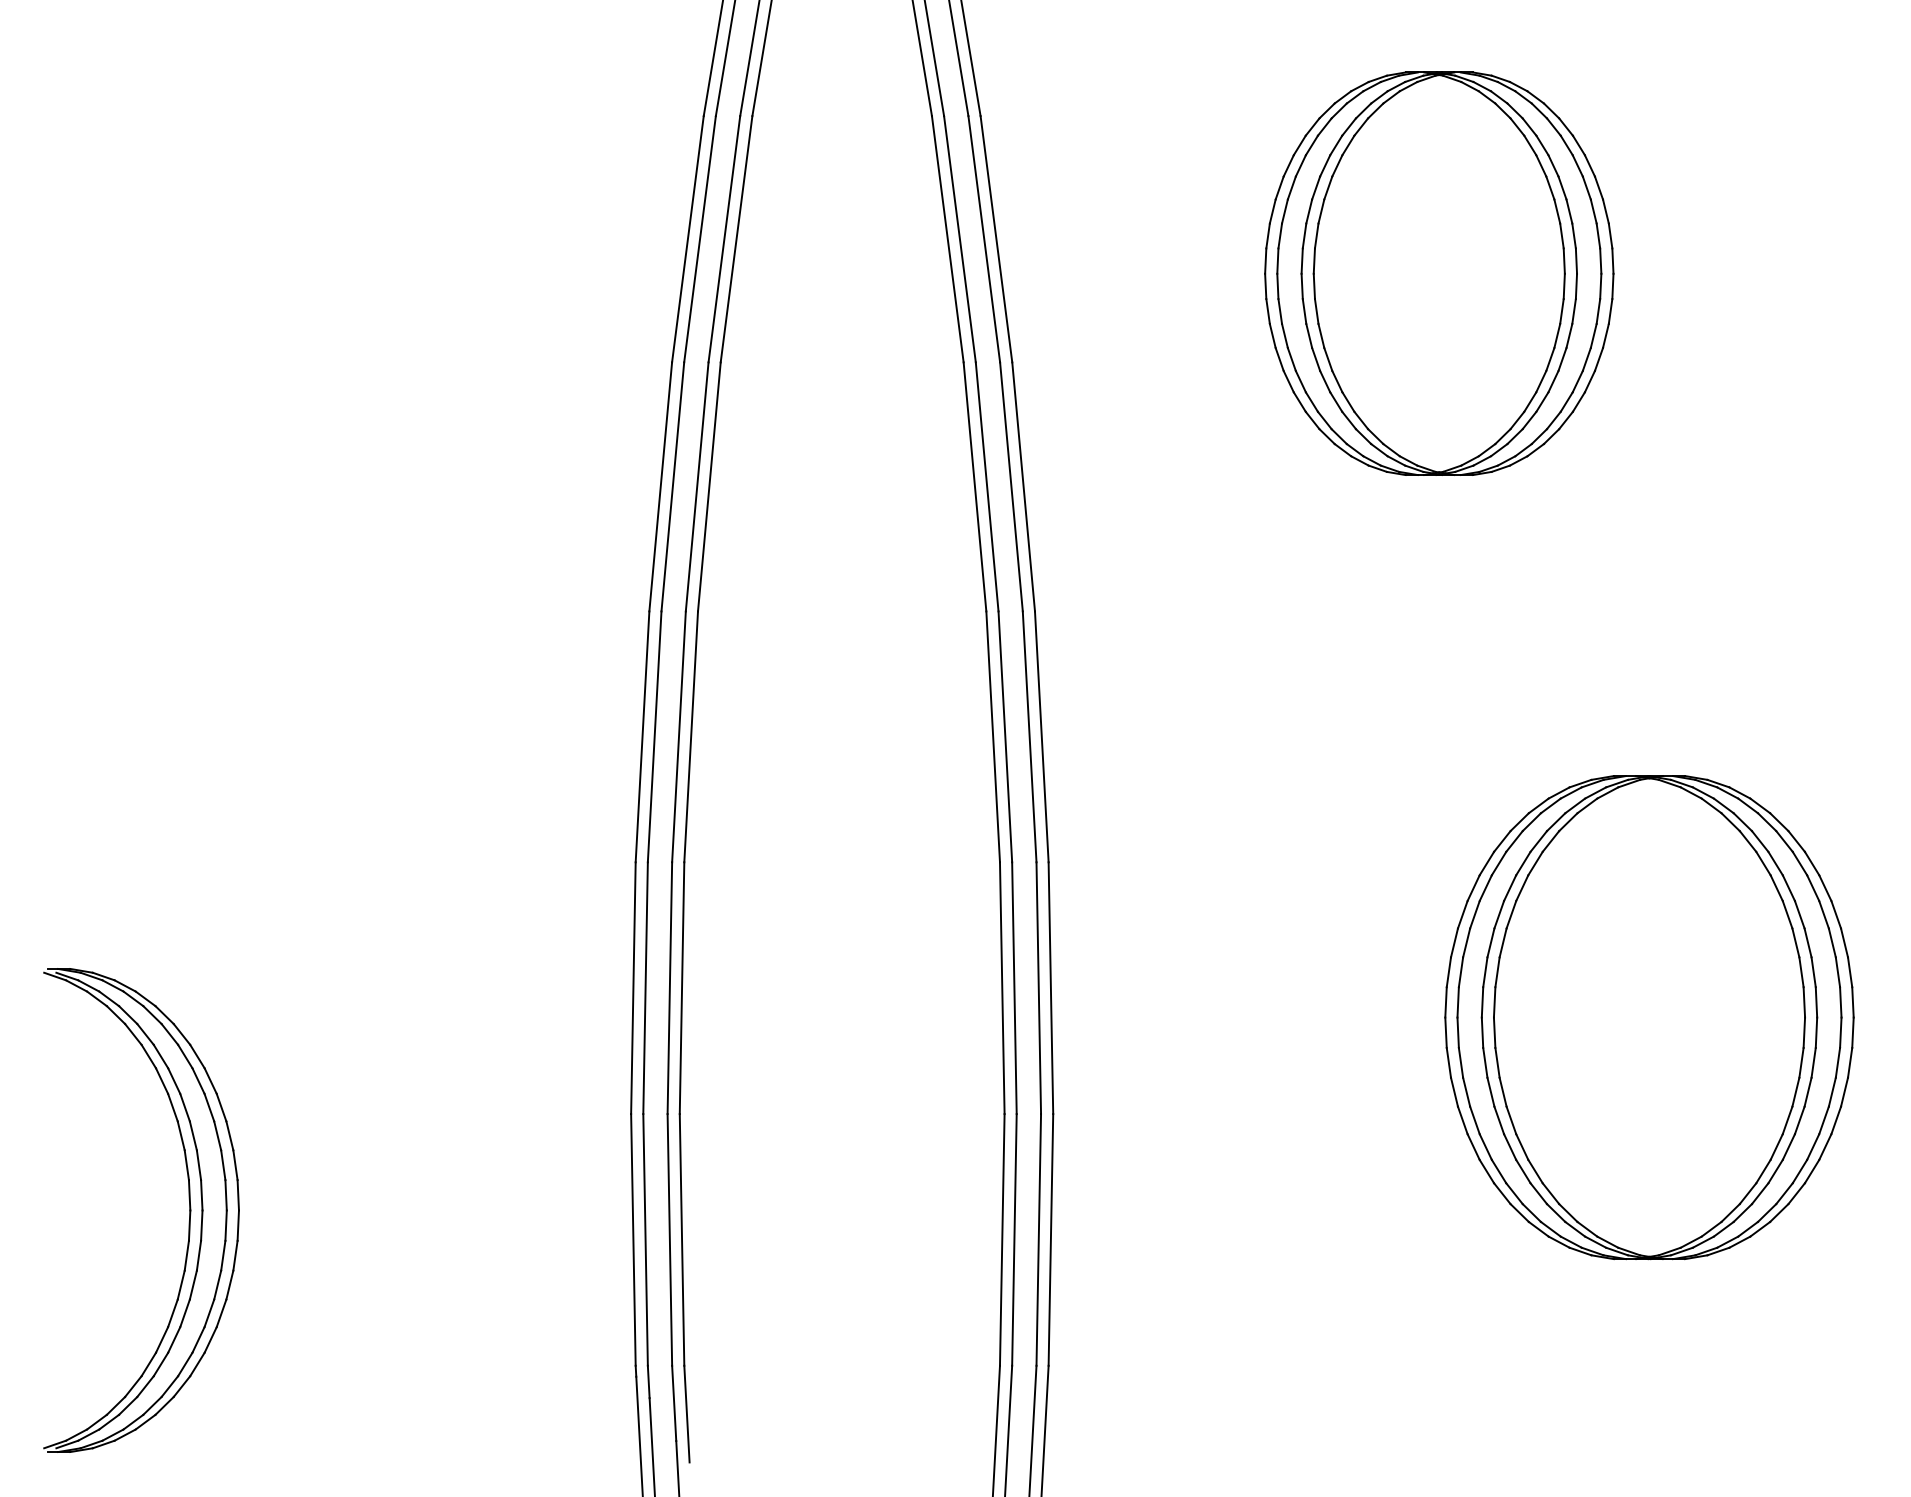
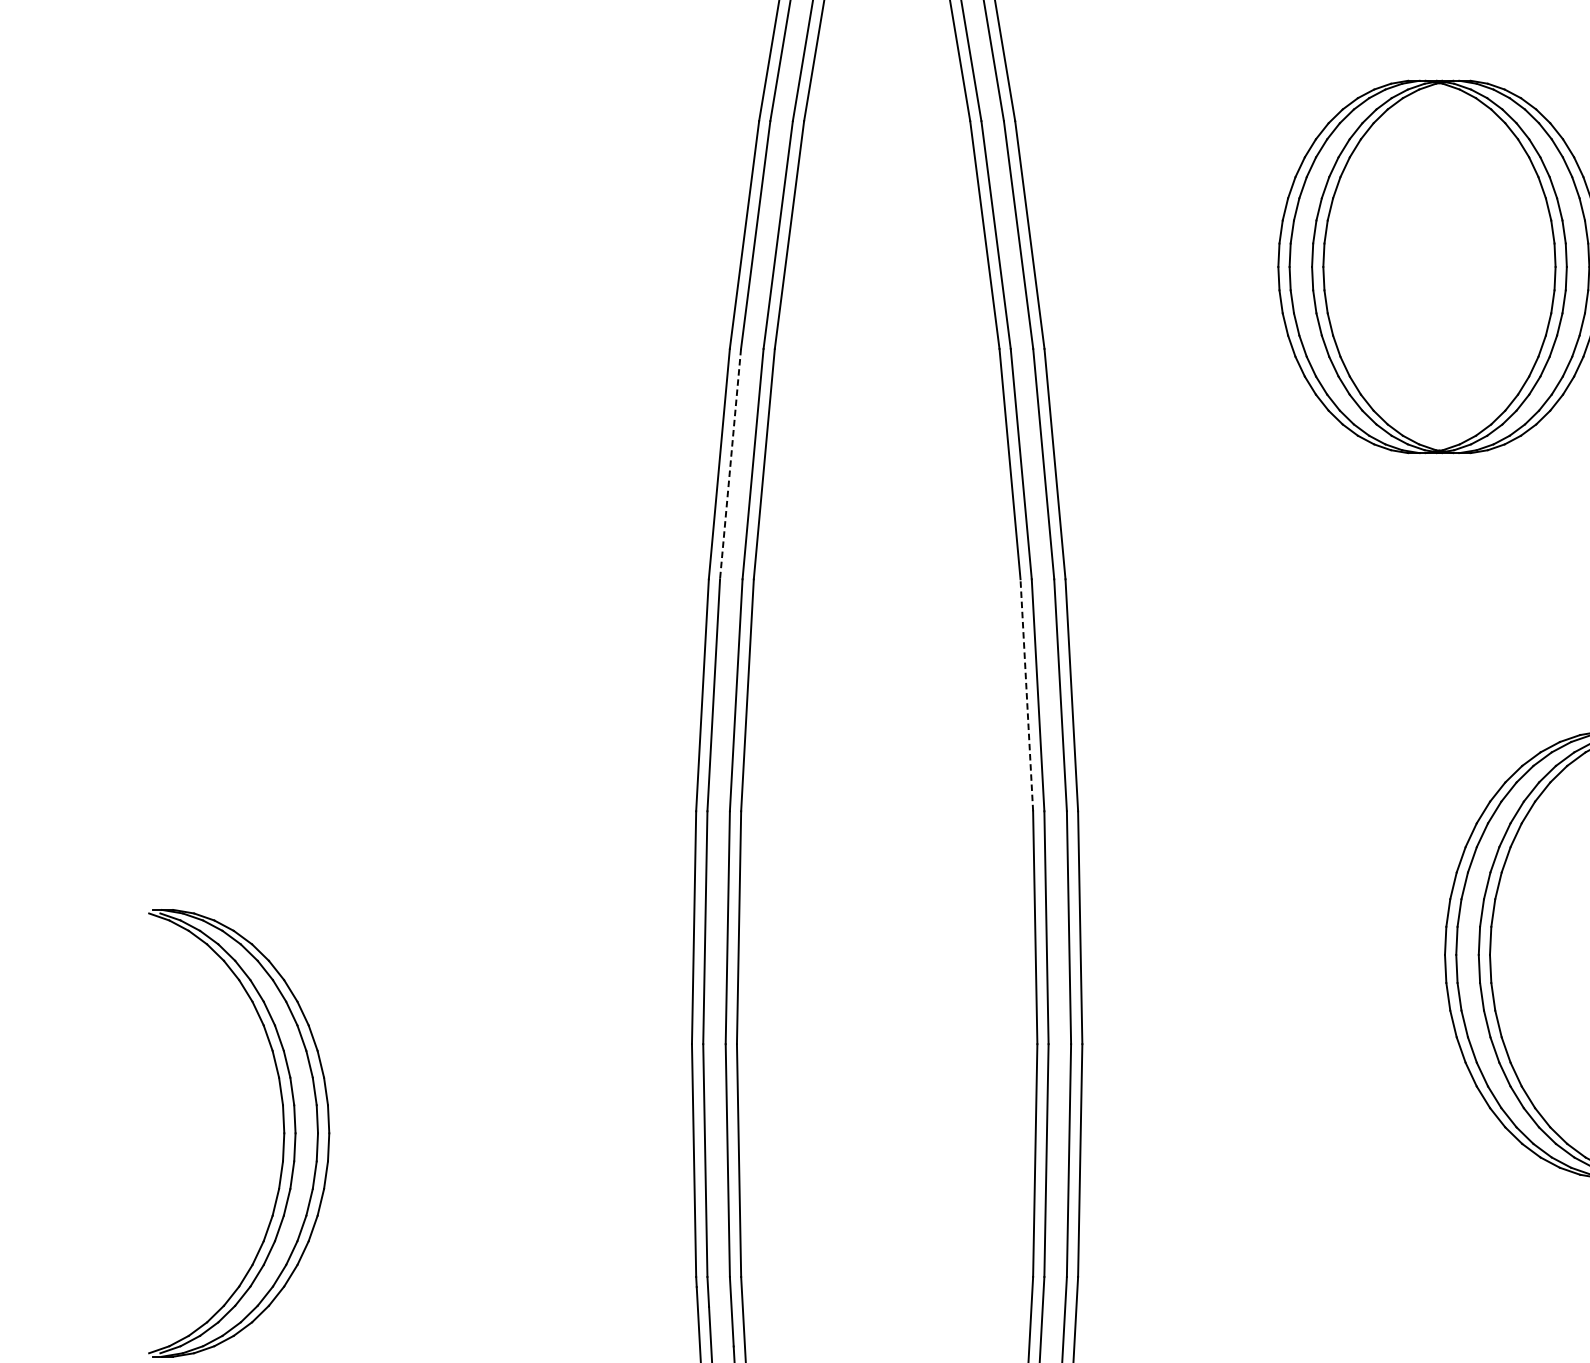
line: (672, 487) -> (730, 464), solid -> dashed
line: (993, 736) -> (1027, 694), solid -> dashed

